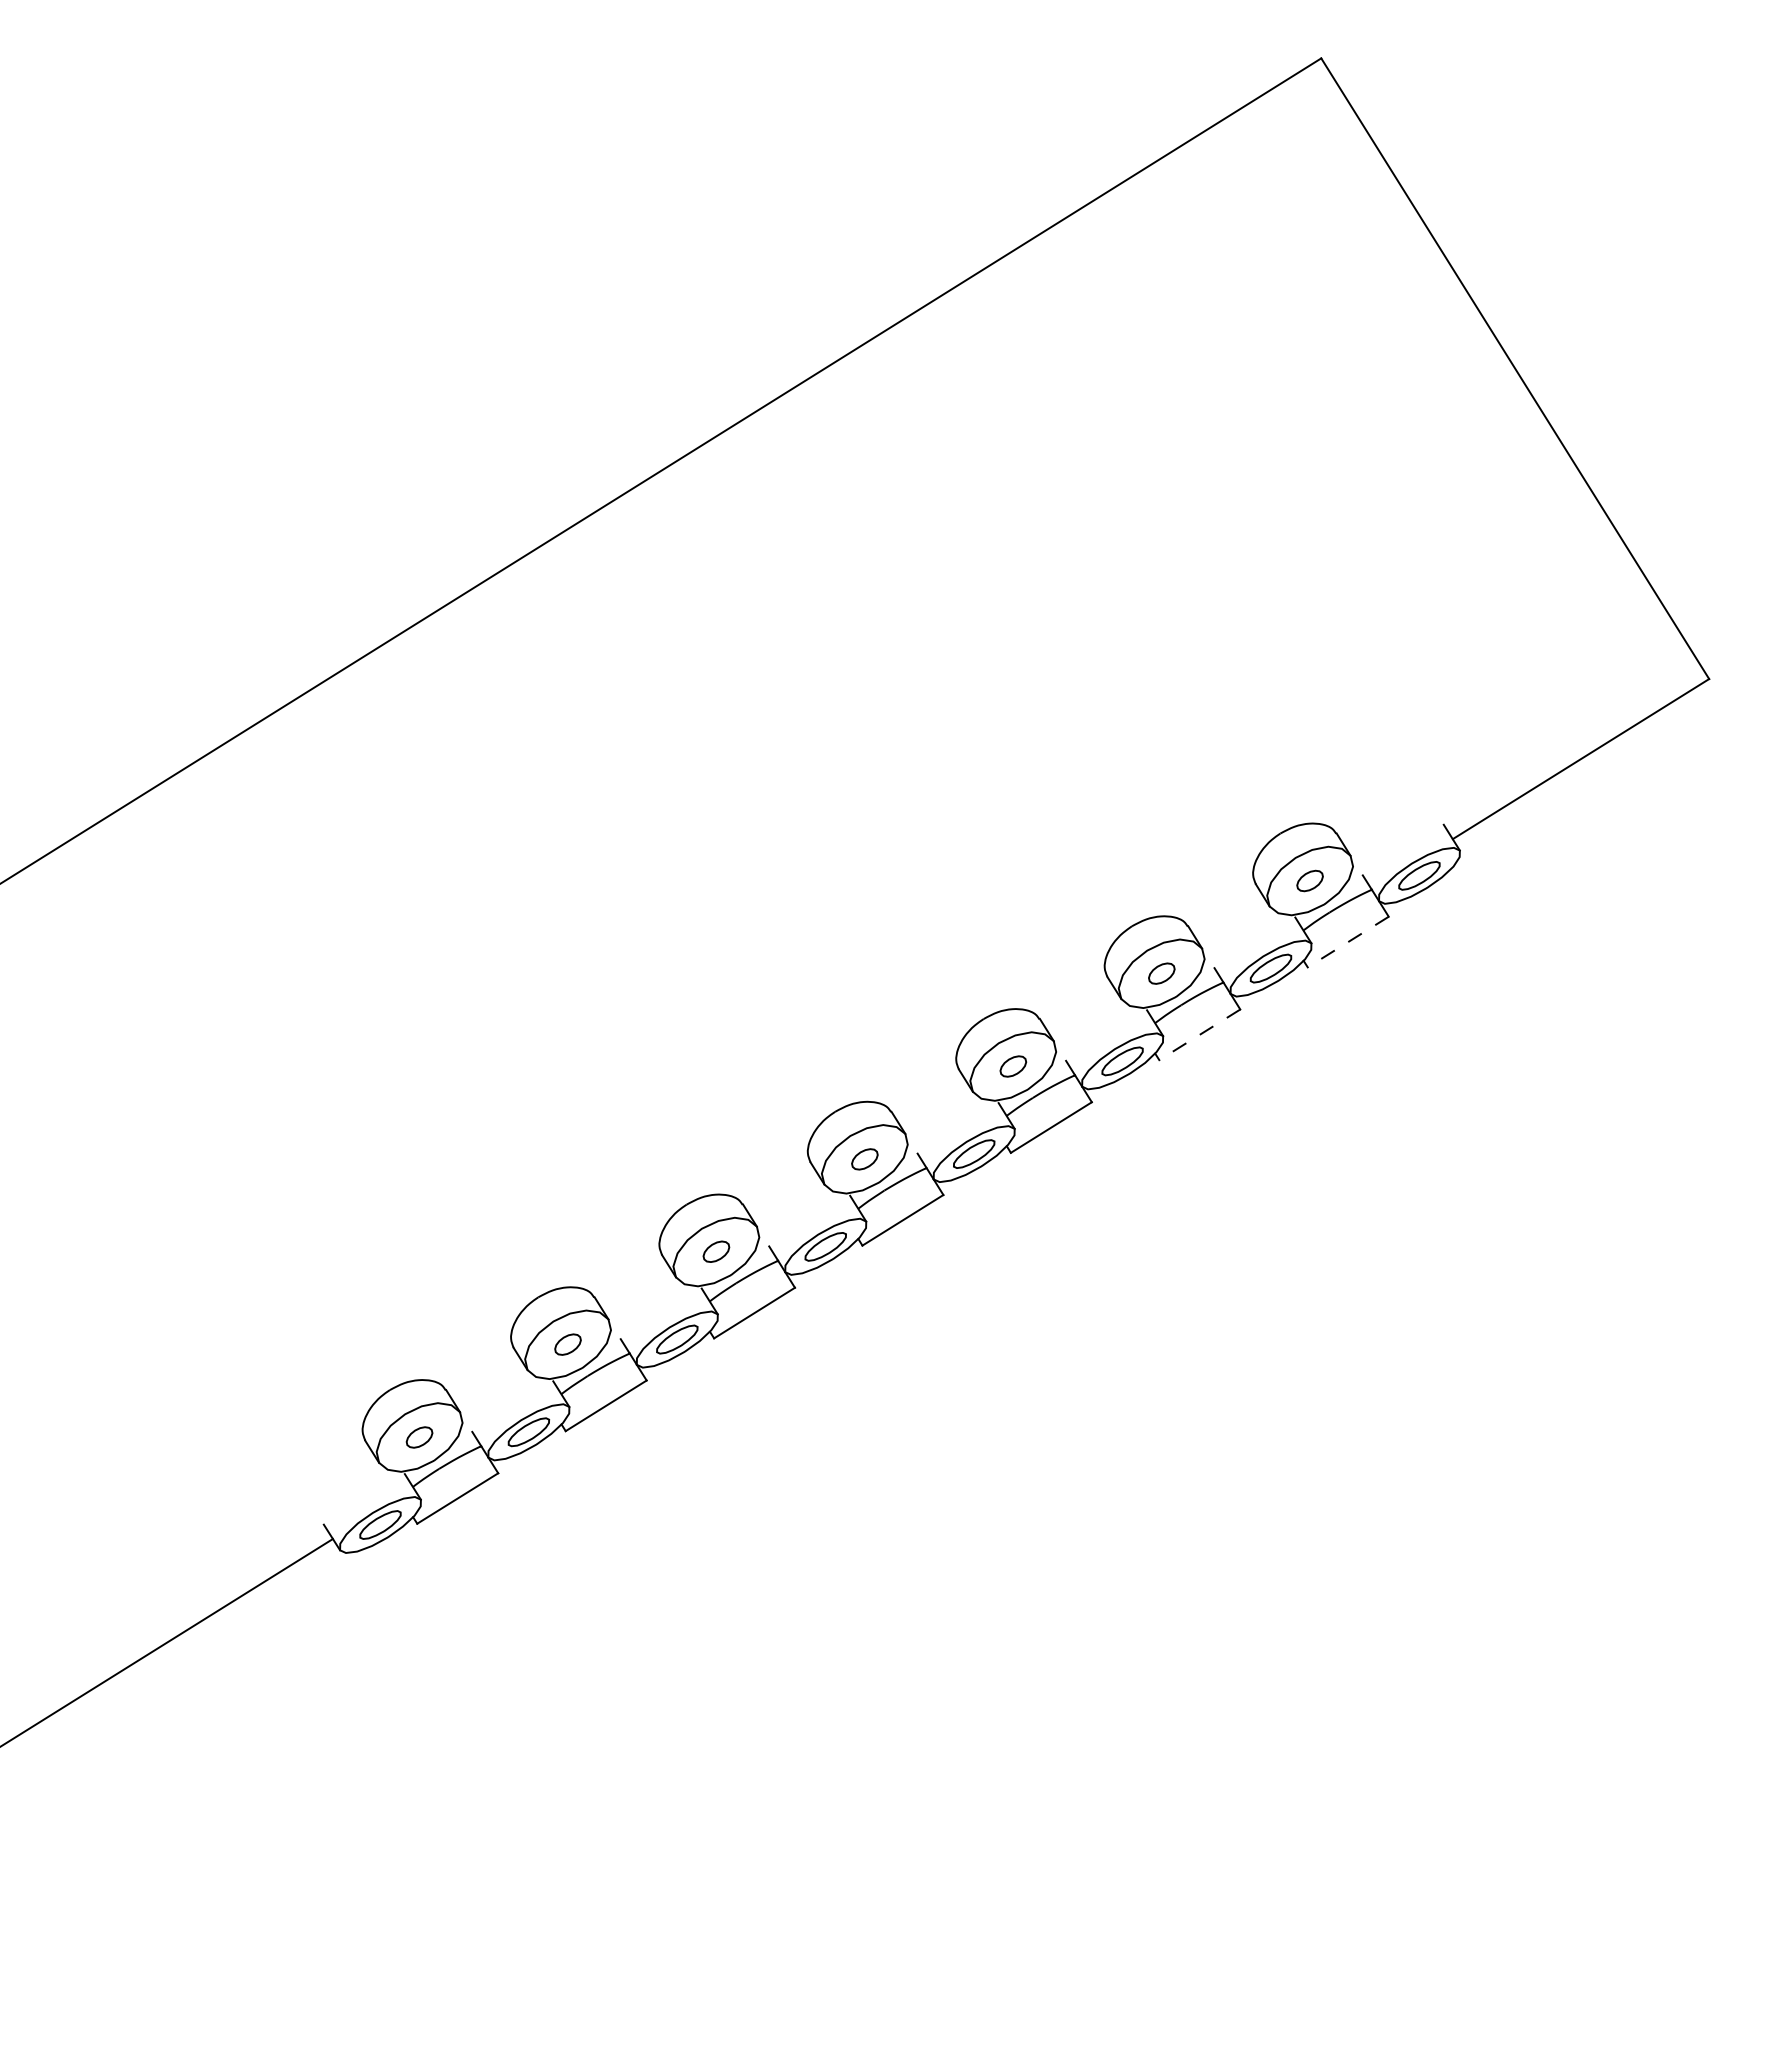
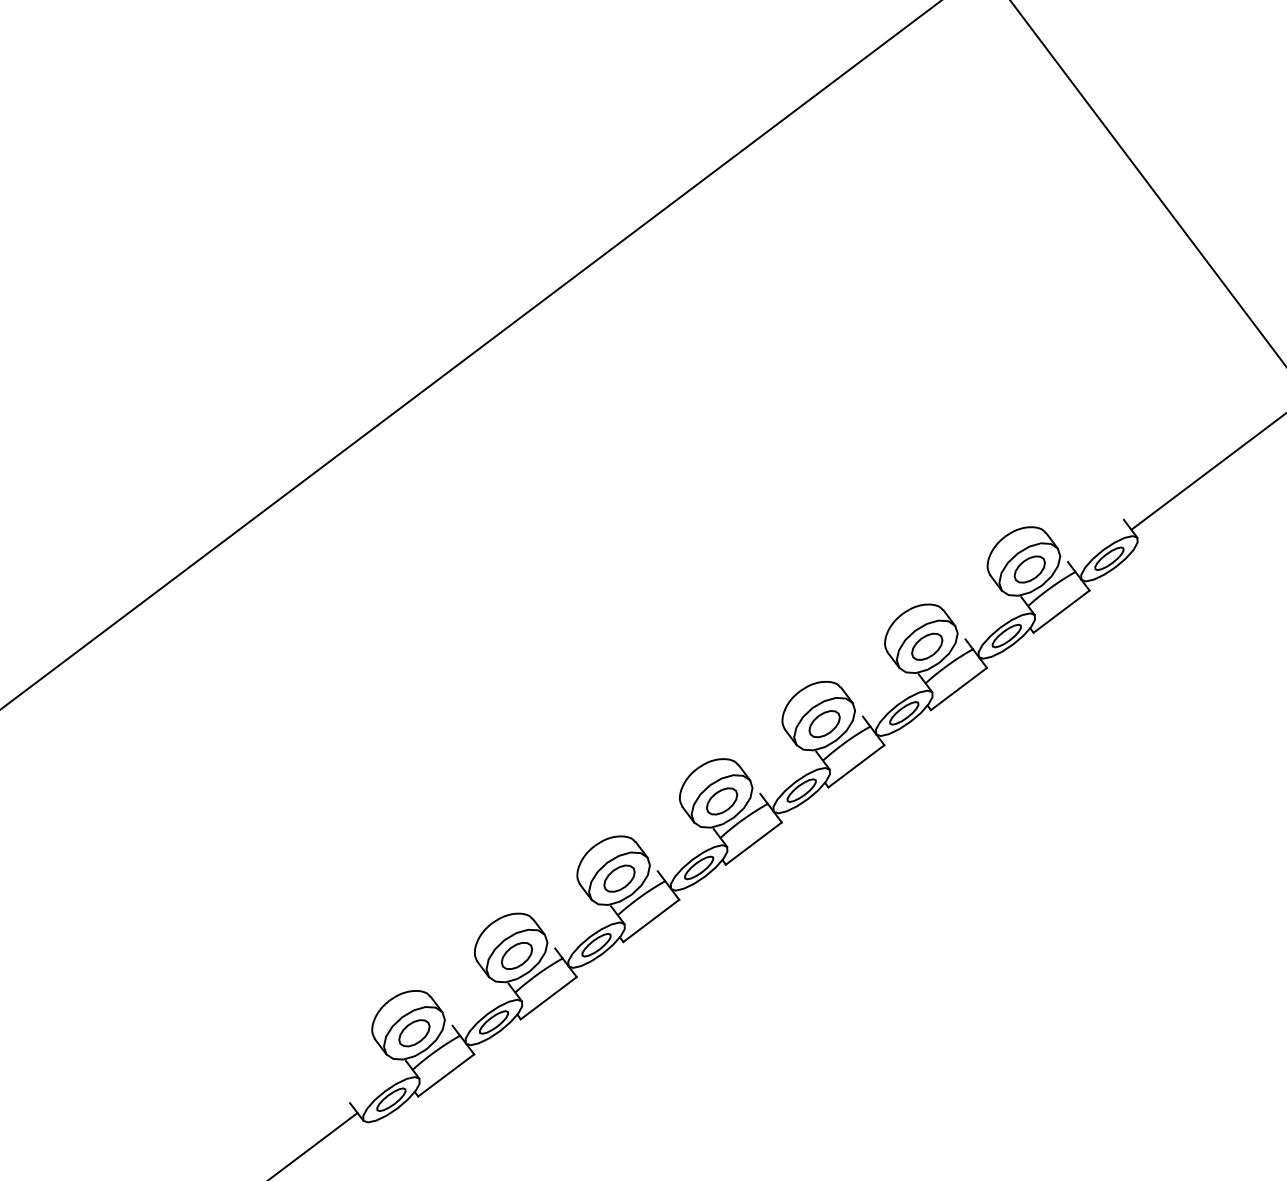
part: (1309, 880) -> (1029, 569), size x1.67
line: (1348, 942) -> (1061, 612), dashed -> solid
part: (1161, 973) -> (927, 646), size x1.67
line: (1199, 1034) -> (958, 688), dashed -> solid
part: (1013, 1066) -> (824, 724), size x1.67
part: (864, 1159) -> (721, 801), size x1.67
part: (716, 1251) -> (619, 878), size x1.67
part: (567, 1344) -> (516, 955), size x1.67
part: (419, 1437) -> (414, 1033), size x1.67

